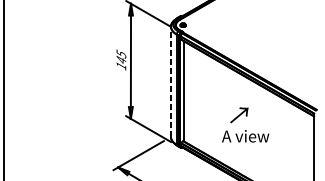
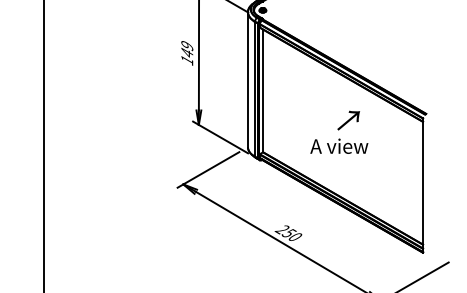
text: (121, 53) -> (187, 45), 145 -> 149
line: (170, 81) -> (247, 79), dashed -> solid
text: (239, 115) -> (348, 120), moved

